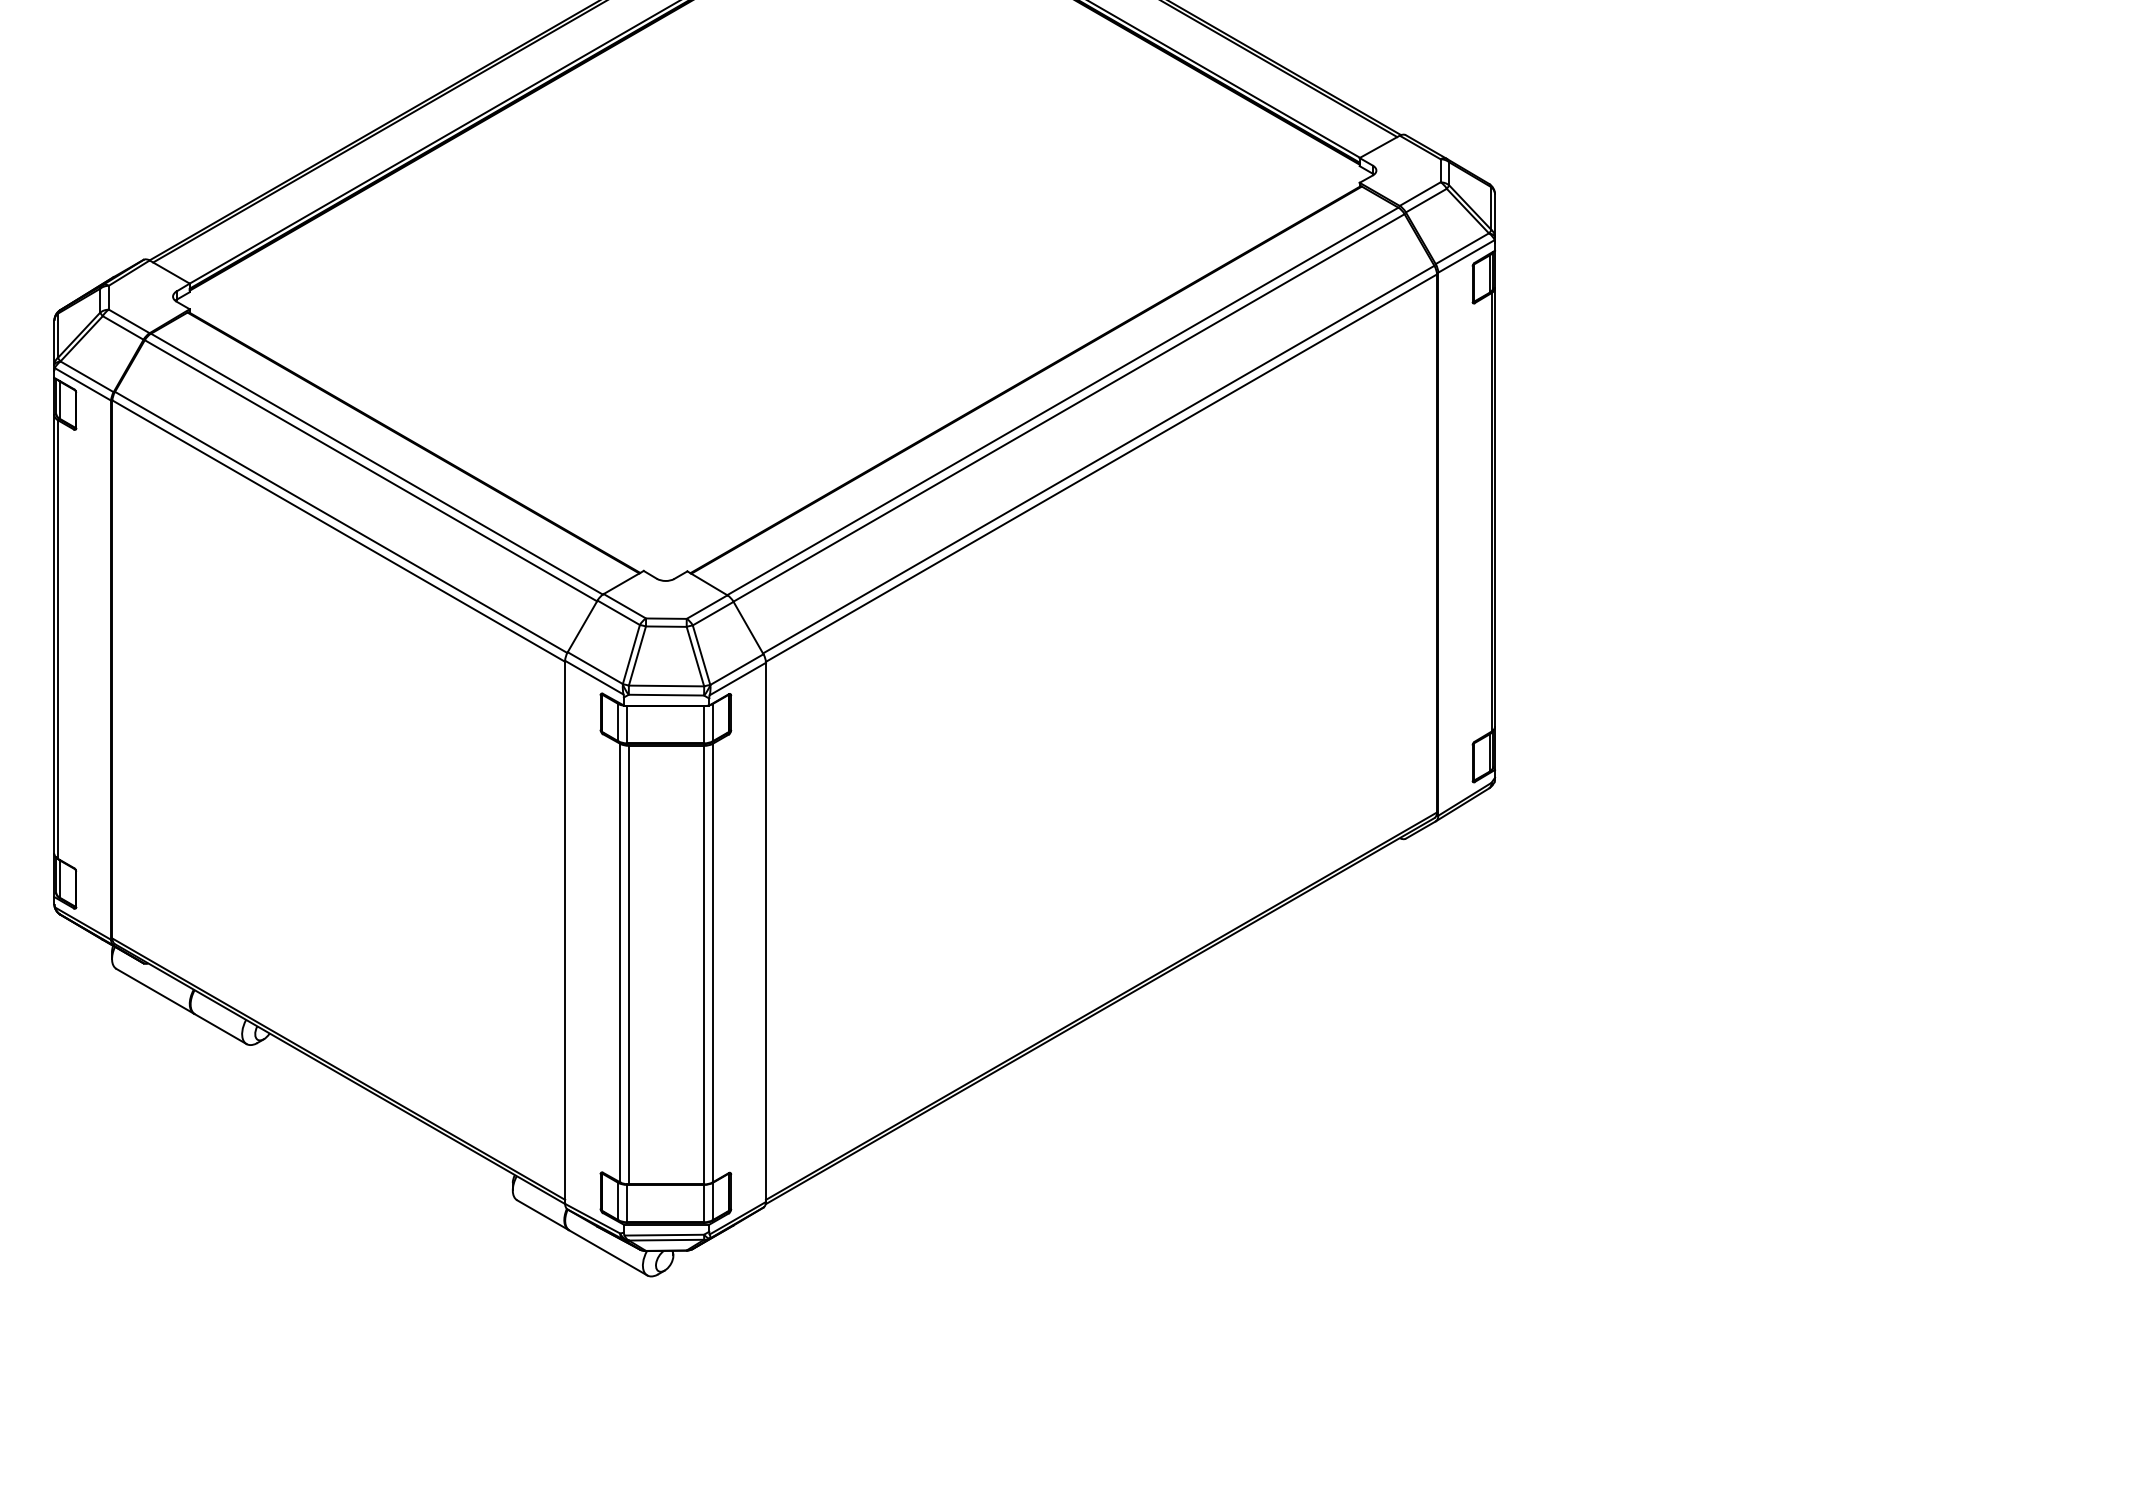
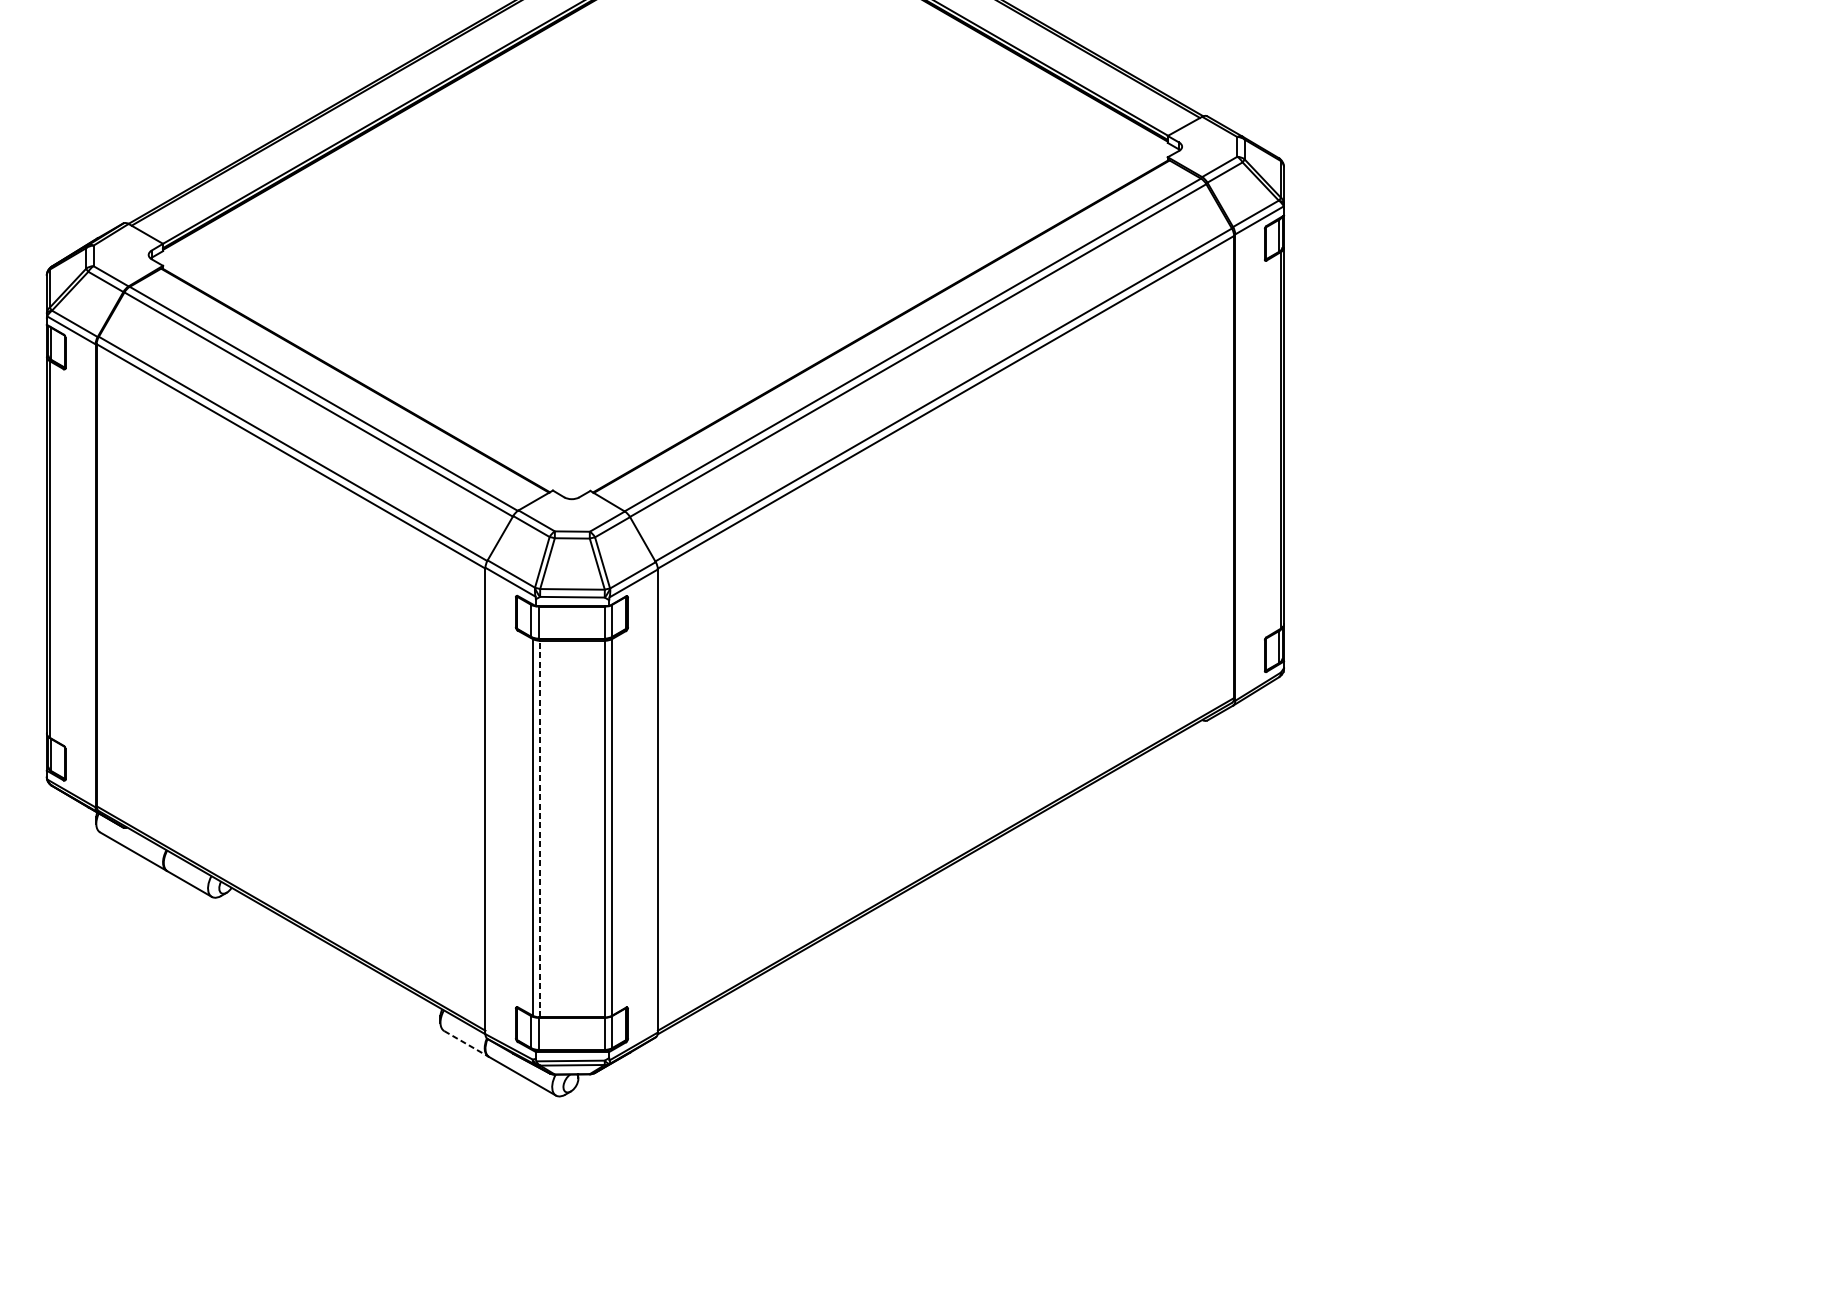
line: (628, 964) -> (539, 828), solid -> dashed
line: (543, 1215) -> (466, 1044), solid -> dashed

